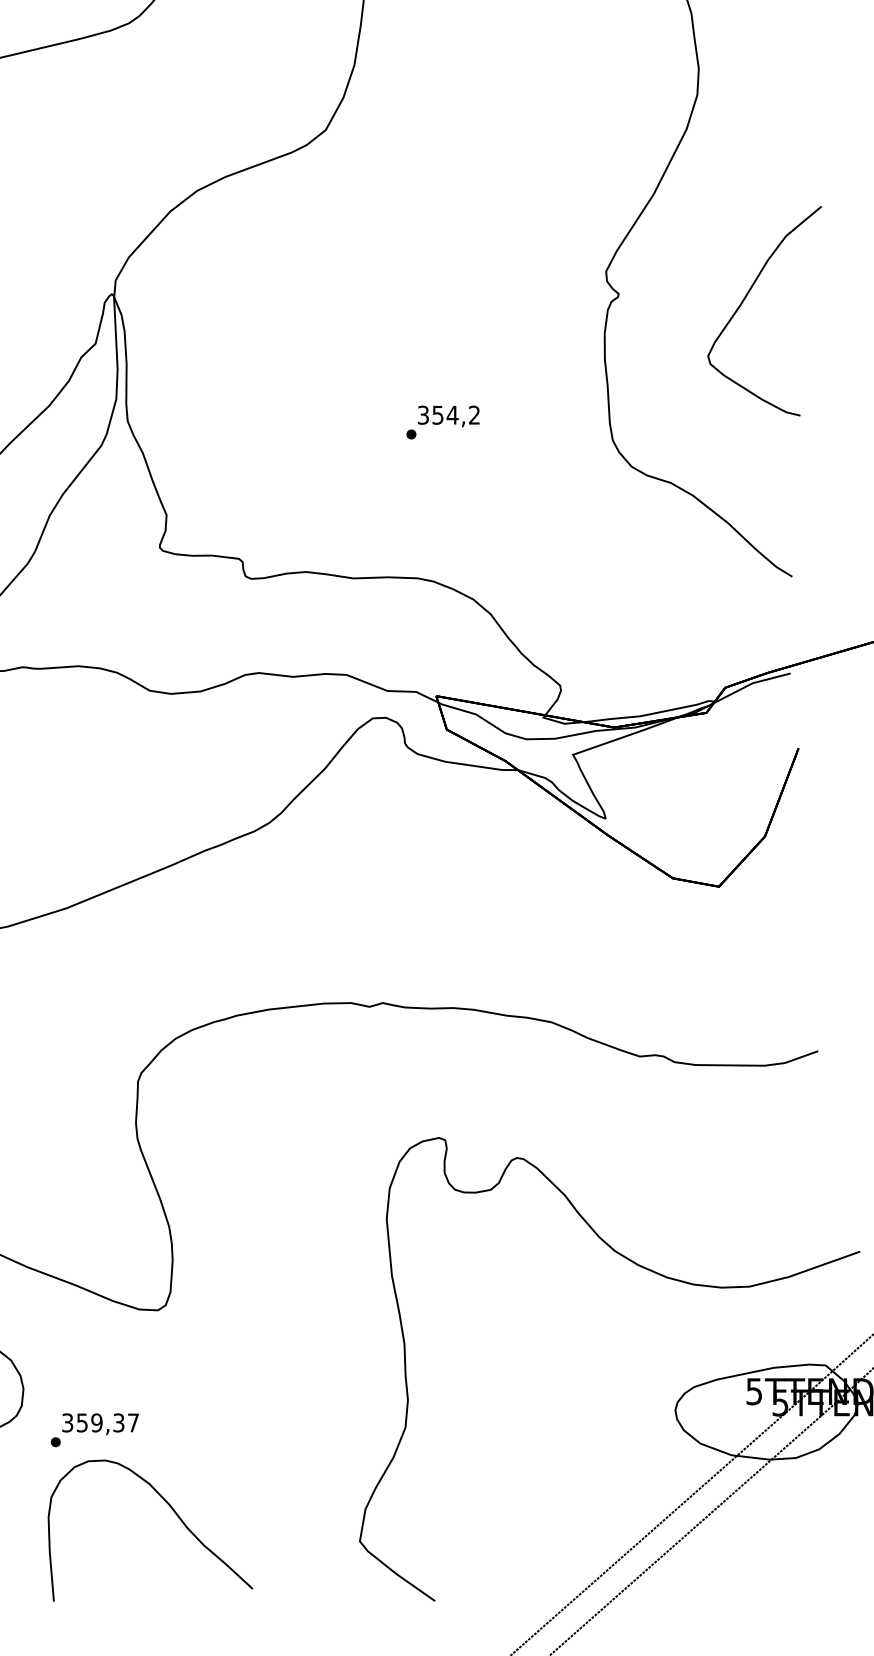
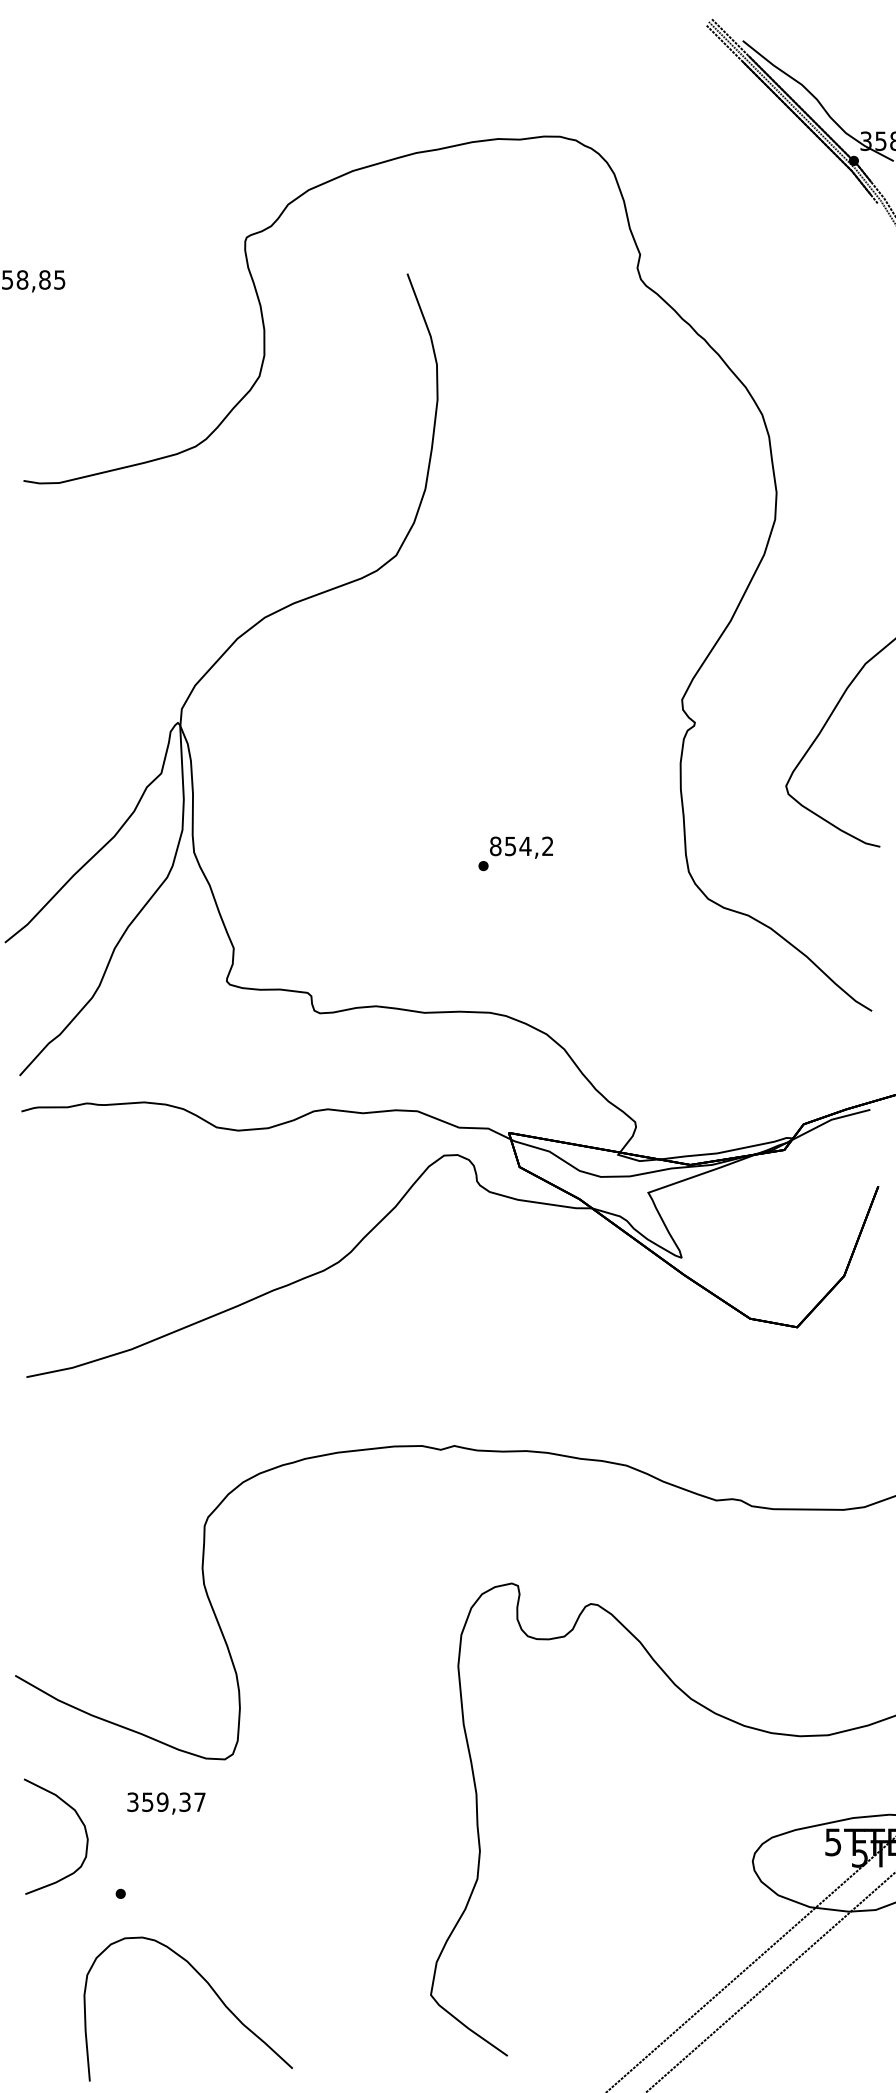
text: (423, 415) -> (495, 846), 354,2 -> 854,2
text: (100, 1424) -> (166, 1803), moved
curve: (173, 1511) -> (211, 1989), moved

